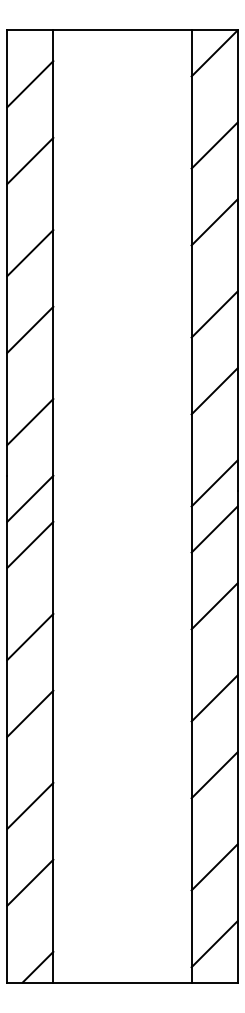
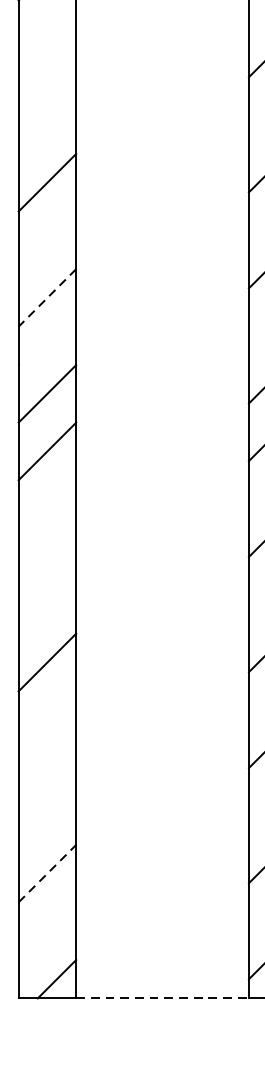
line: (30, 253) -> (47, 87), removed
line: (30, 422) -> (47, 298), solid -> dashed
line: (30, 636) -> (47, 565), removed
line: (30, 805) -> (47, 777), removed
line: (30, 882) -> (47, 873), solid -> dashed
line: (122, 982) -> (162, 998), solid -> dashed

